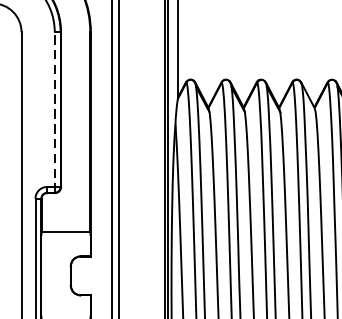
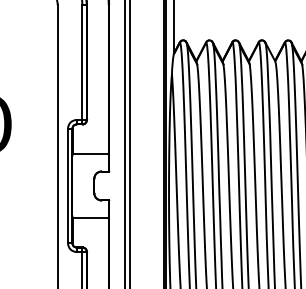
line: (54, 112) -> (82, 64), dashed -> solid

